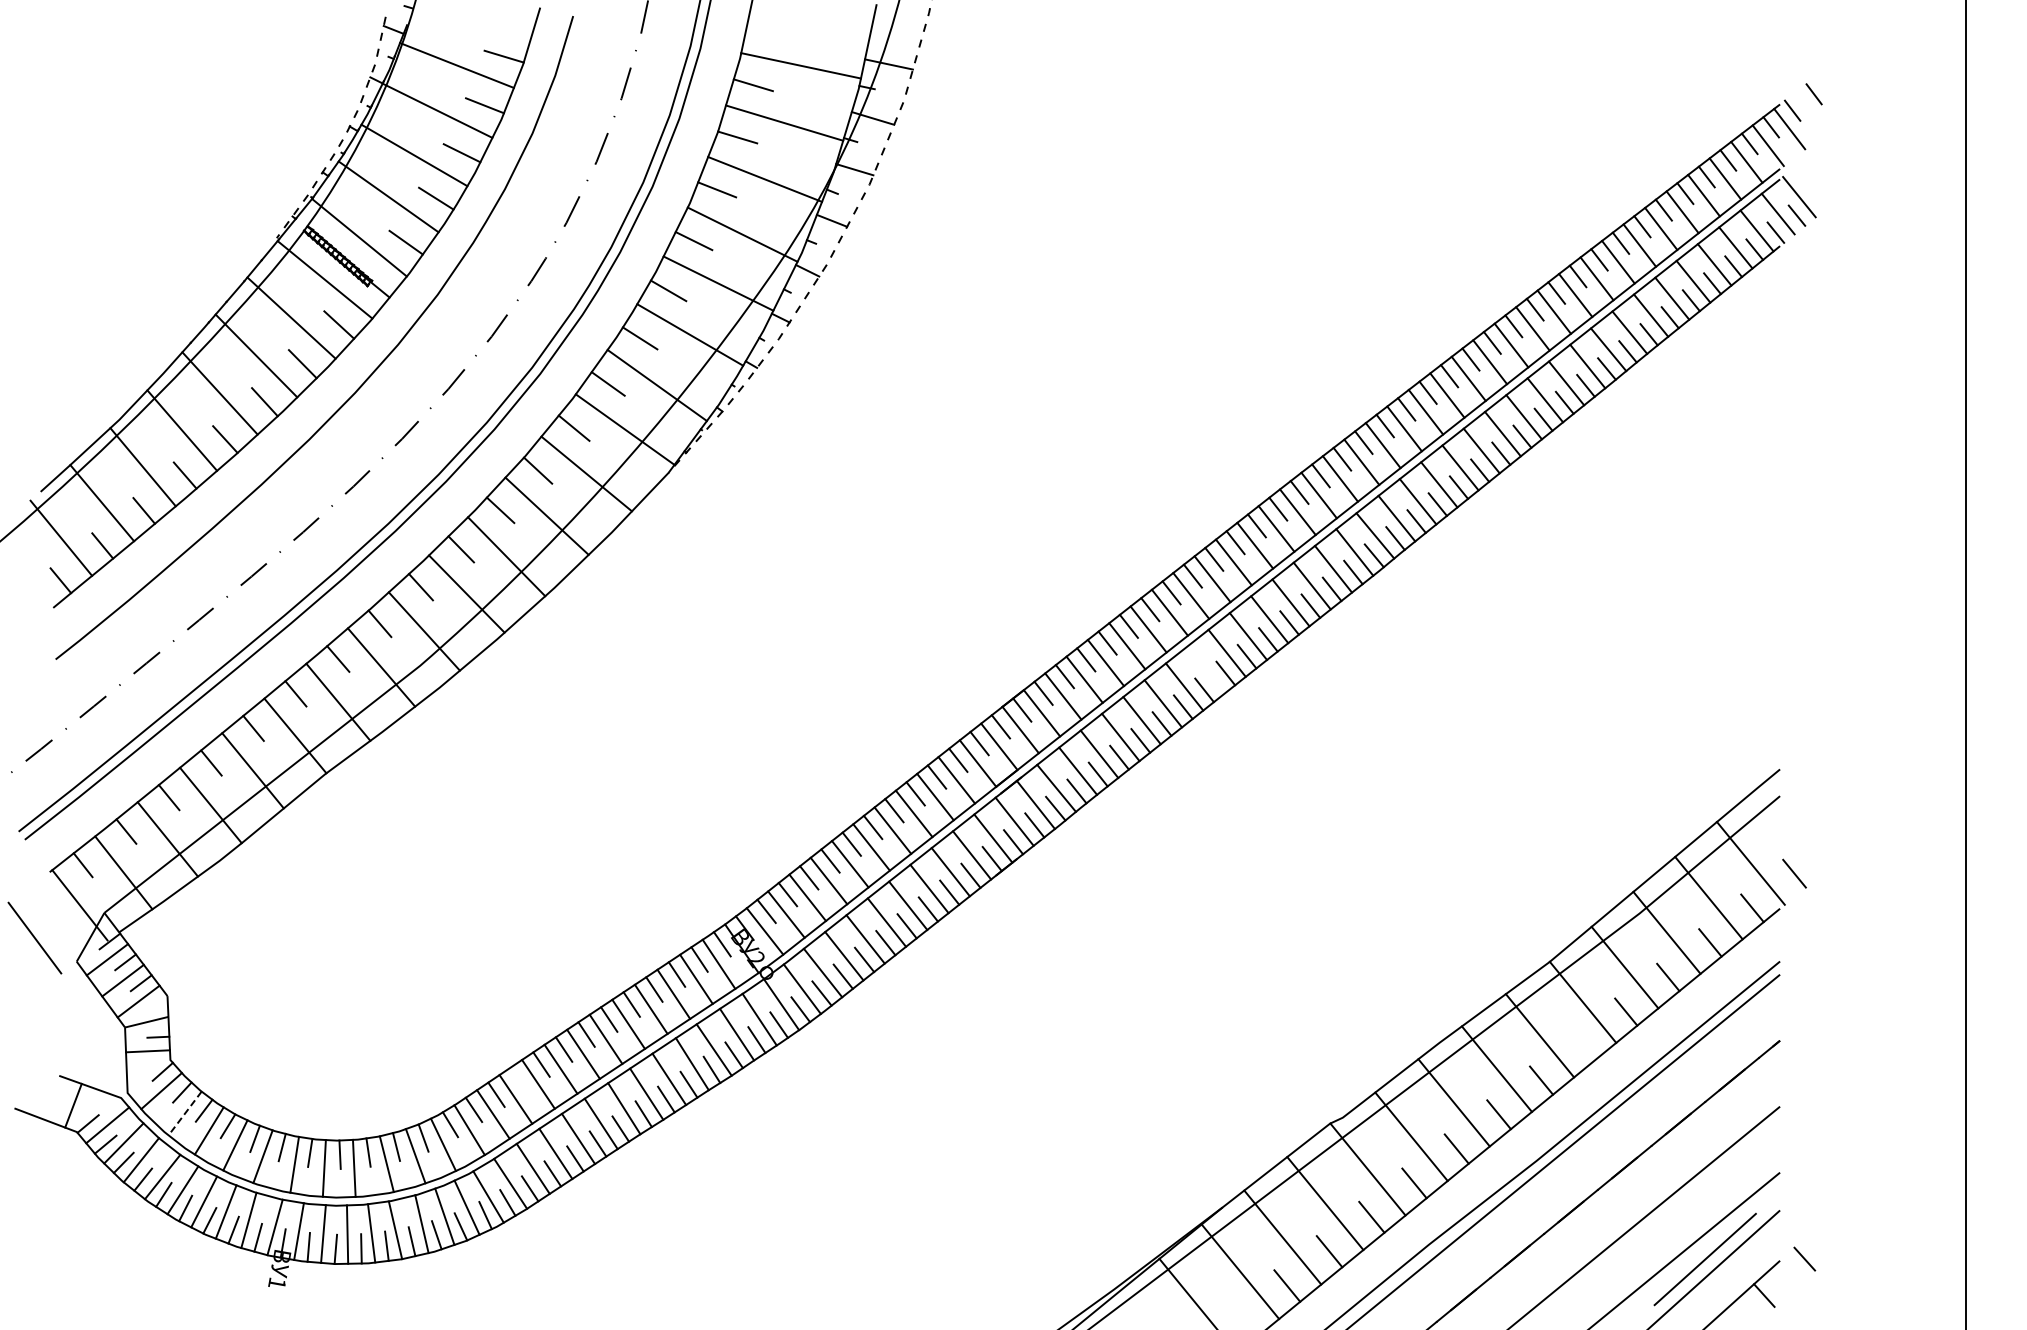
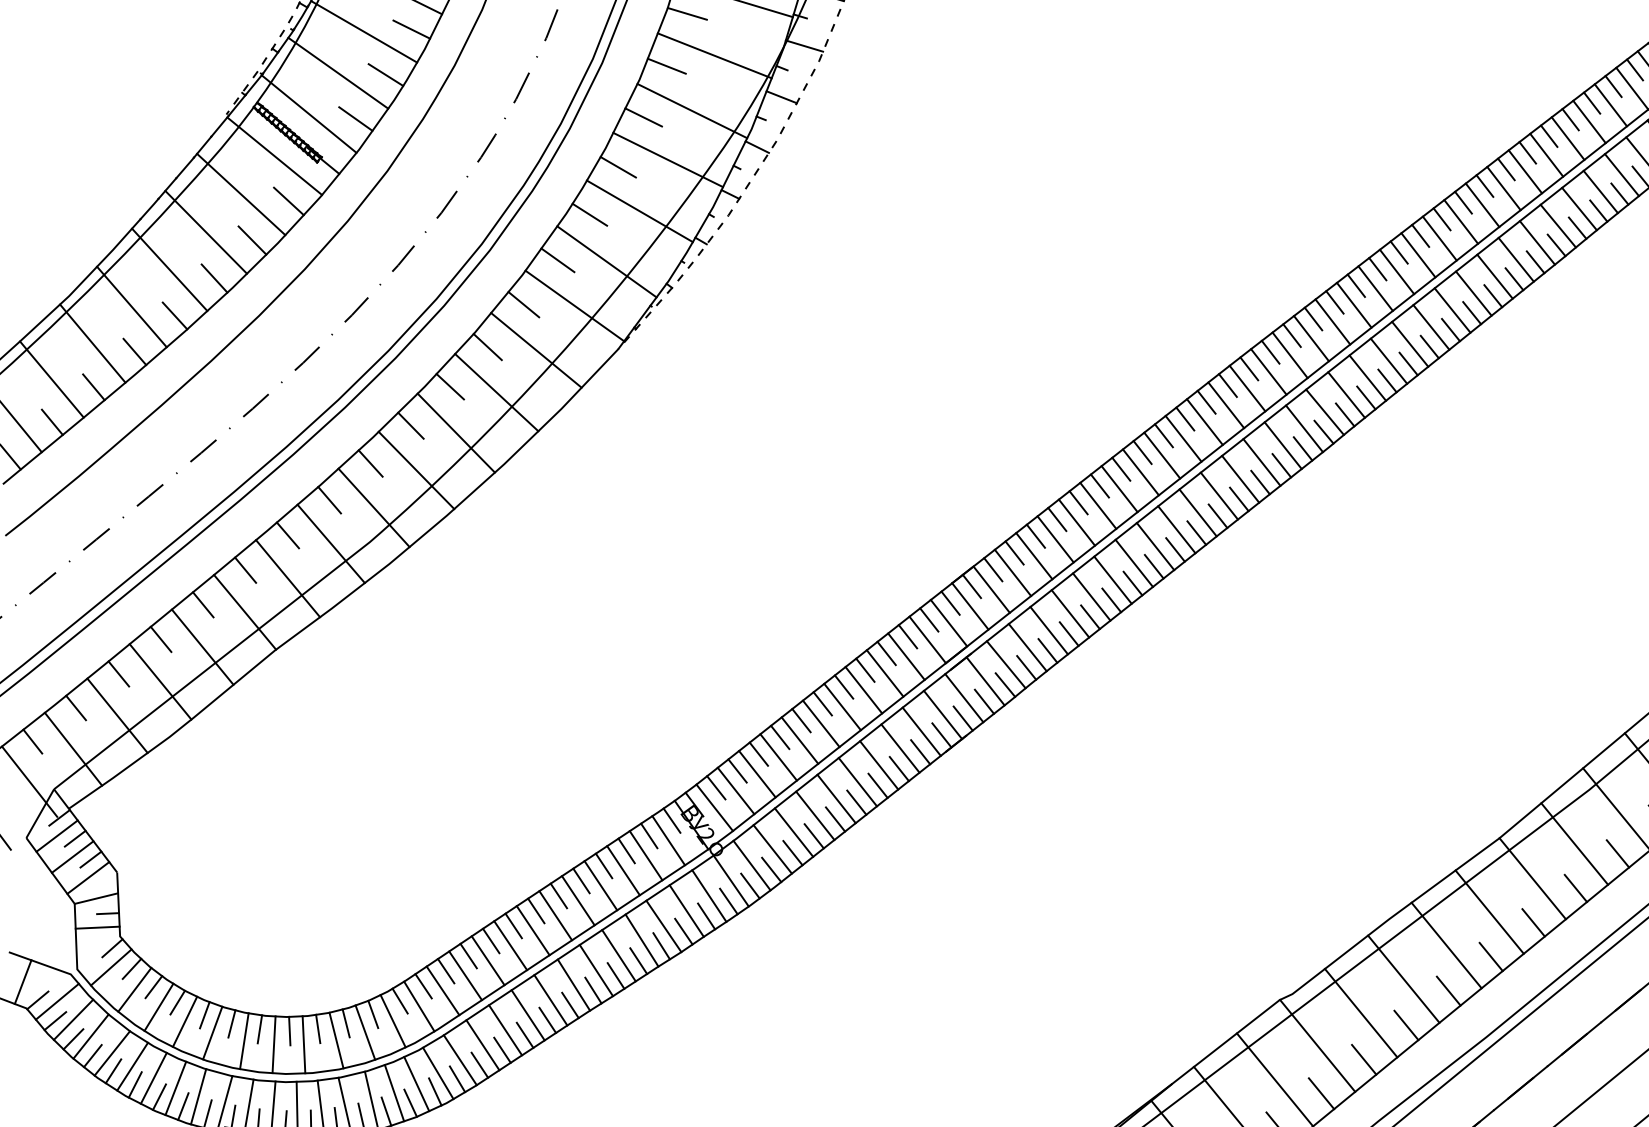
line: (1205, 669) -> (1155, 545), added
line: (1583, 1046) -> (1533, 922), added
line: (518, 1079) -> (468, 955), added
line: (184, 1113) -> (134, 989), dashed -> solid

